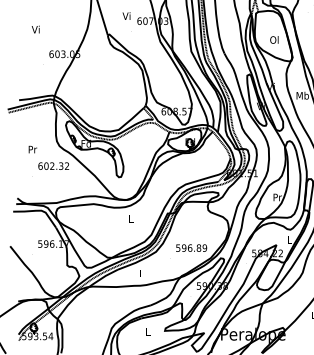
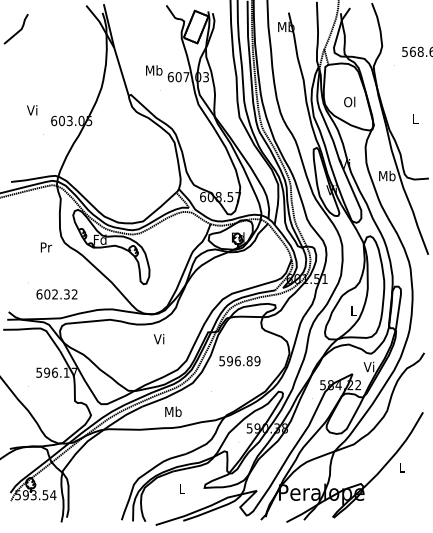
text: (127, 16) -> (154, 70), Vi -> Mb
text: (36, 29) -> (32, 110), moved
text: (33, 149) -> (46, 247), moved
text: (53, 166) -> (56, 294), moved
text: (277, 197) -> (353, 310), Pr -> L
text: (130, 218) -> (158, 339), L -> Vi
text: (288, 239) -> (368, 366), L -> Vi
text: (191, 248) -> (239, 361), moved
text: (141, 273) -> (173, 411), L -> Mb

